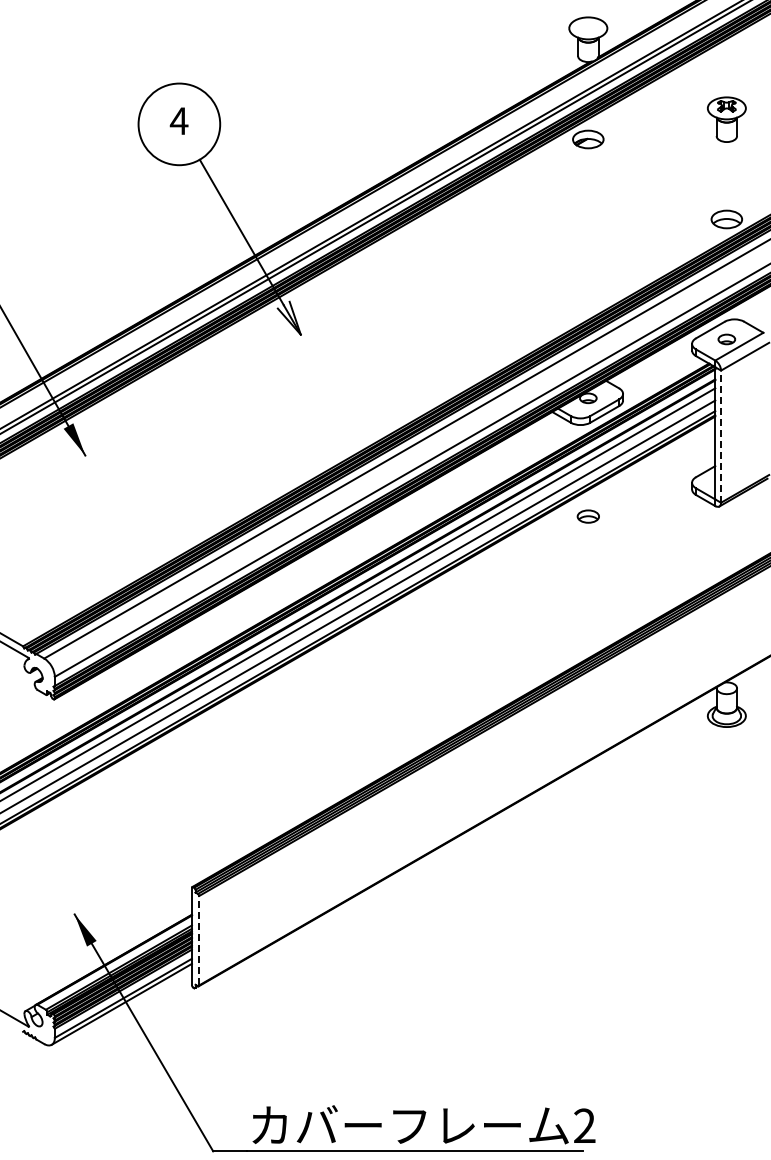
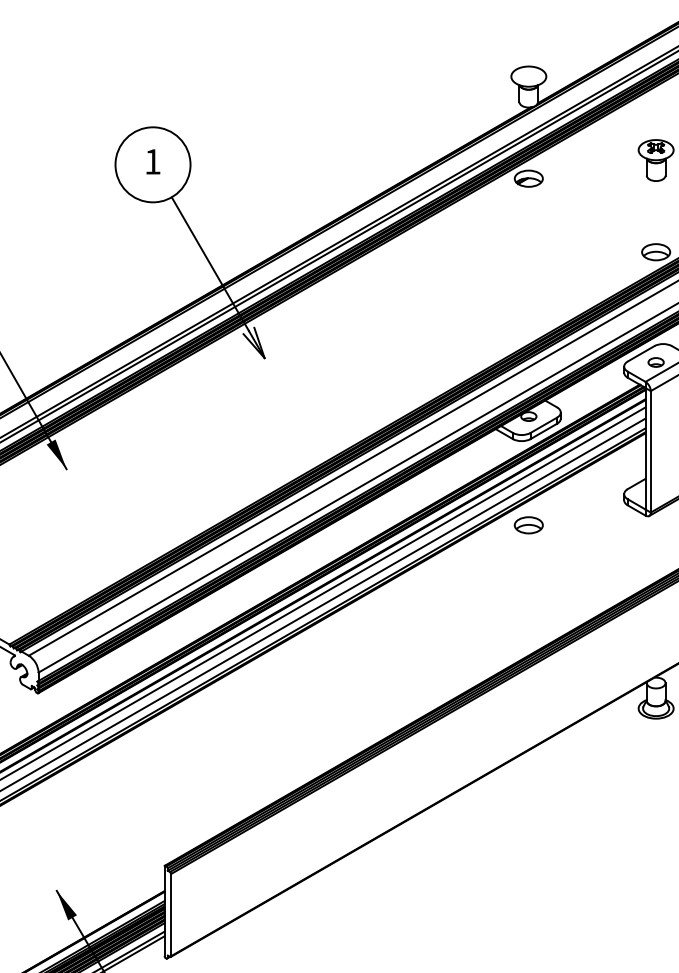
text: (178, 120) -> (152, 161), 4 -> 1
line: (721, 436) -> (651, 451), dashed -> solid
part: (588, 516) -> (528, 525), size x1.43
line: (199, 940) -> (171, 914), dashed -> solid

